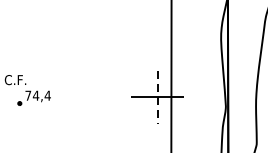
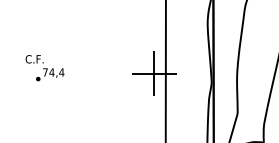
line: (157, 98) -> (154, 74), dashed -> solid

